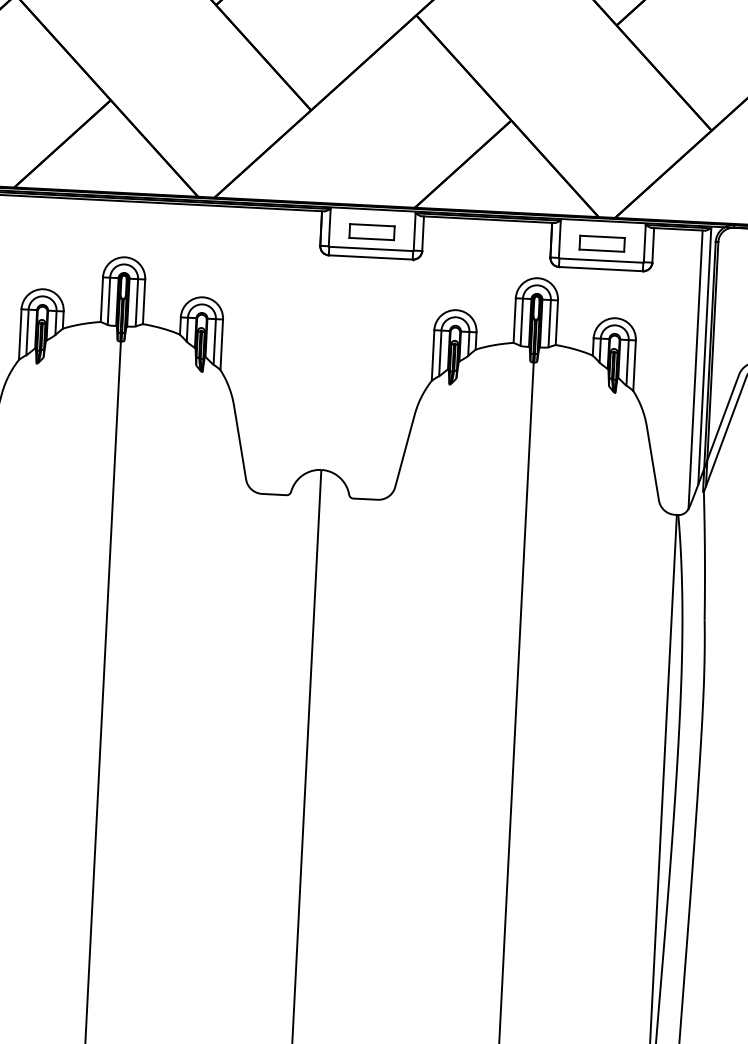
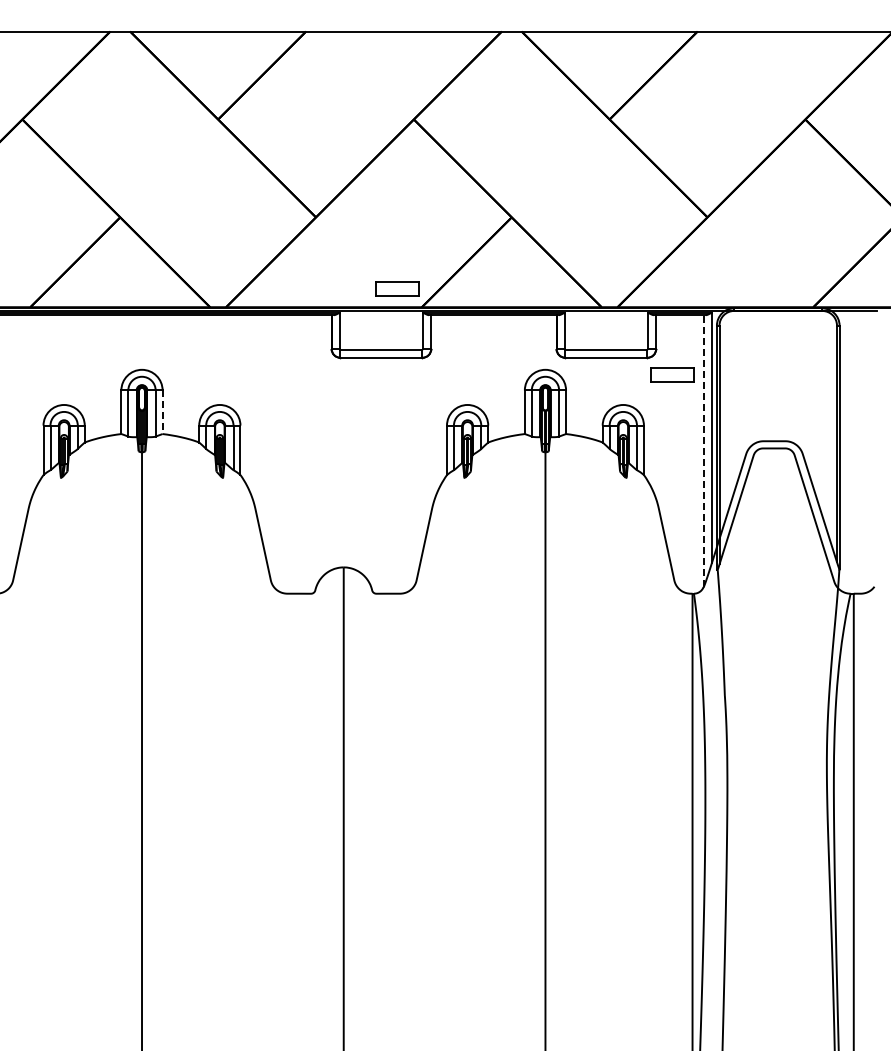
part: (372, 231) -> (397, 288), moved
part: (602, 243) -> (672, 374), moved
line: (143, 302) -> (162, 412), solid -> dashed
line: (695, 370) -> (703, 451), solid -> dashed

